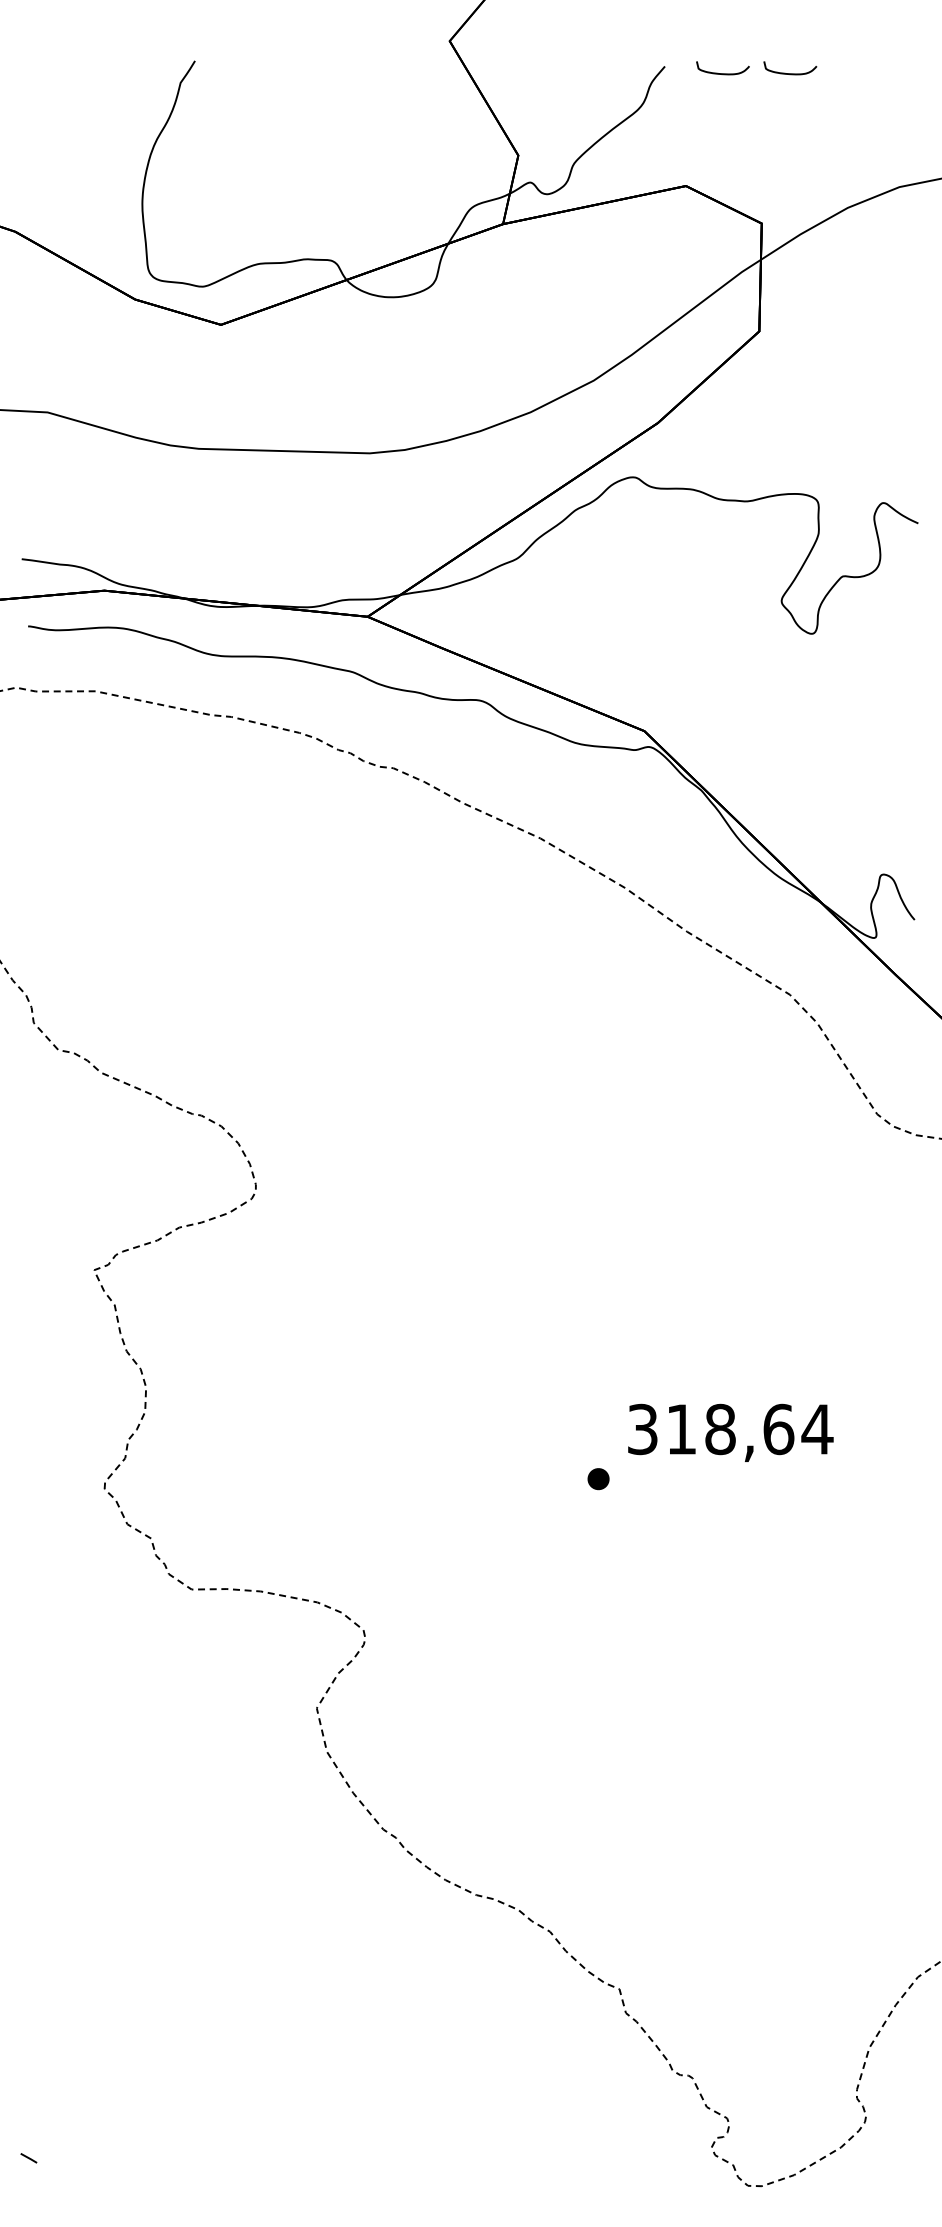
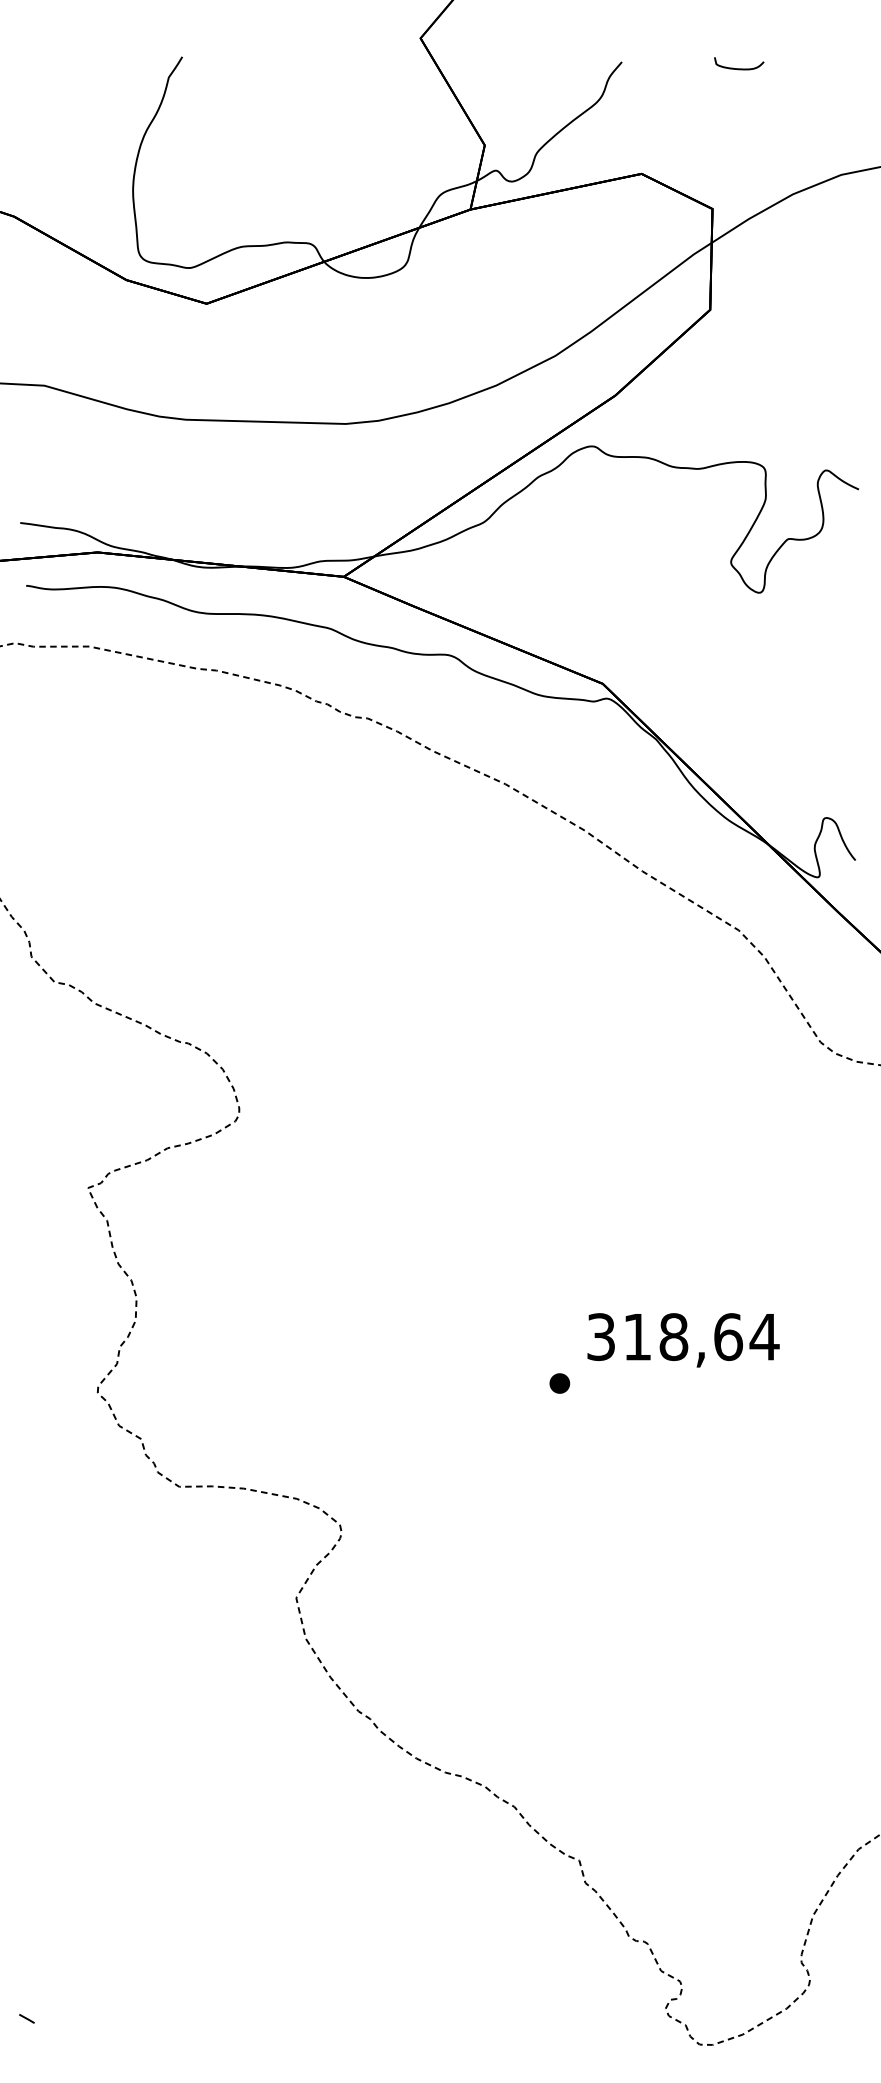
curve: (723, 73) -> (676, 68), removed

